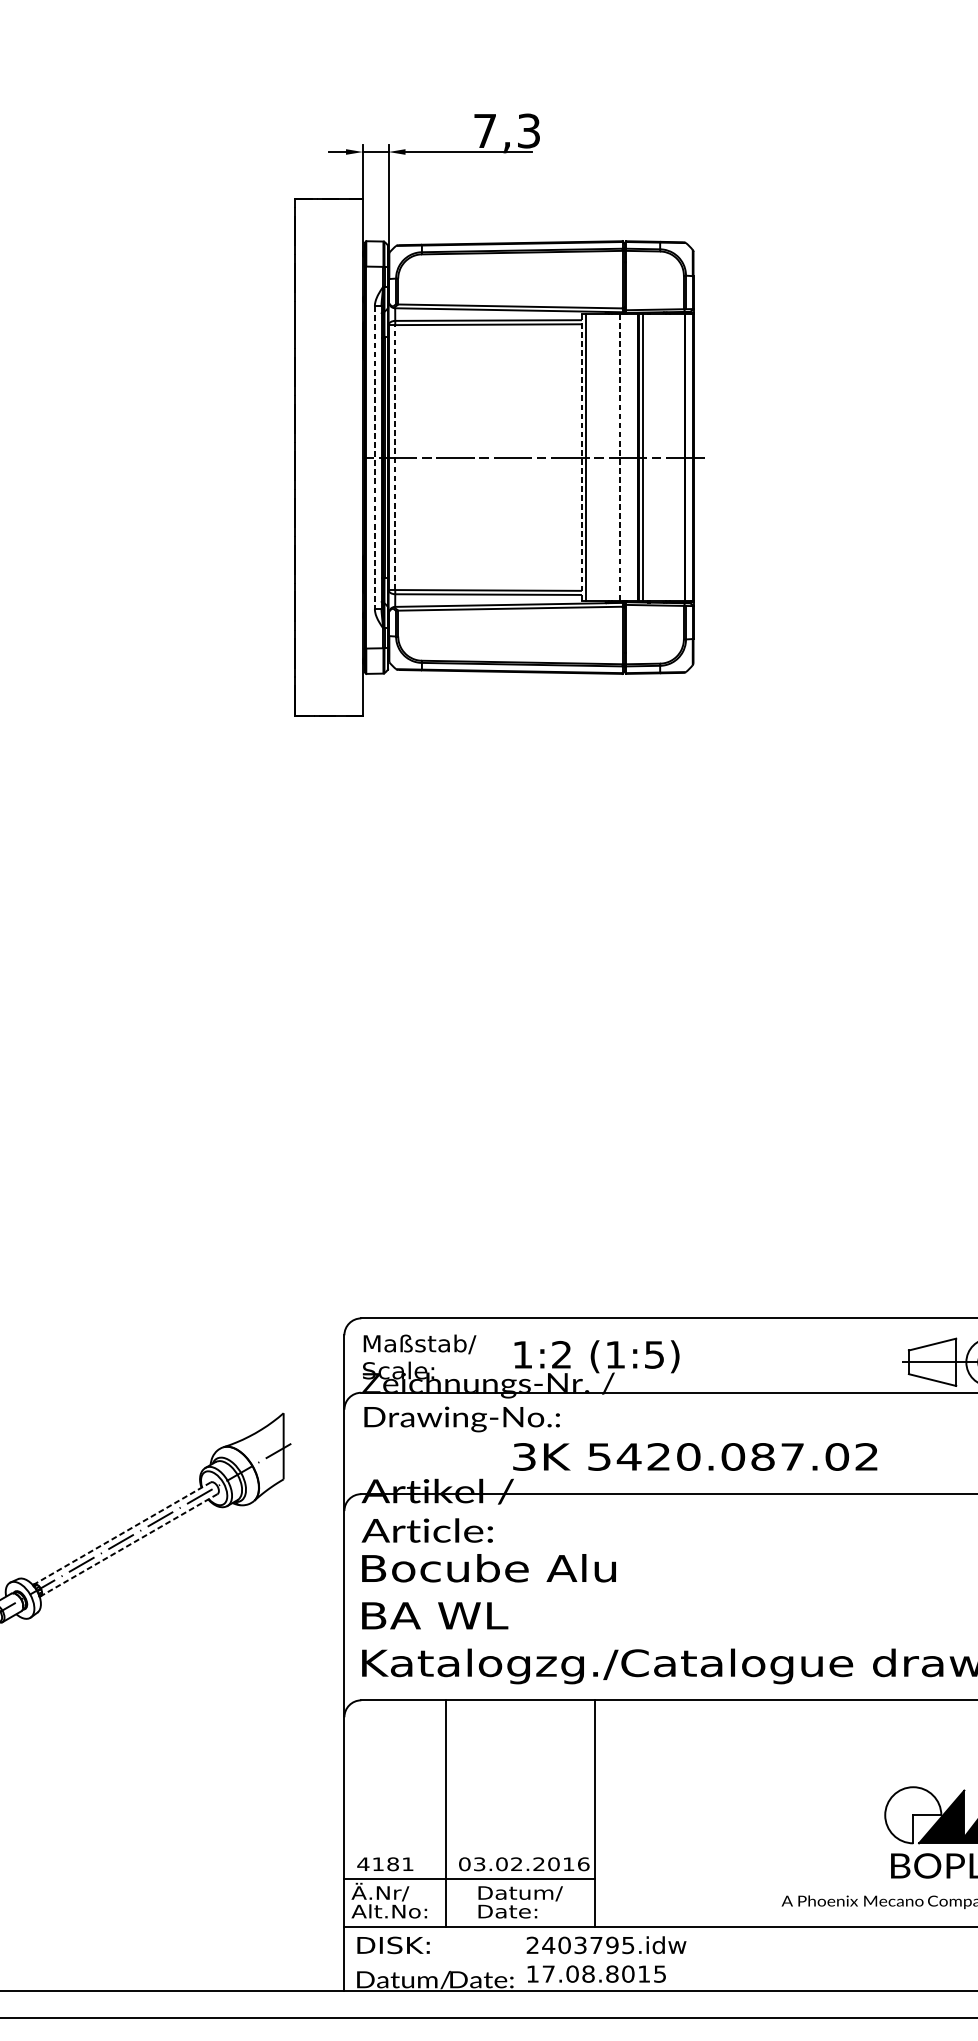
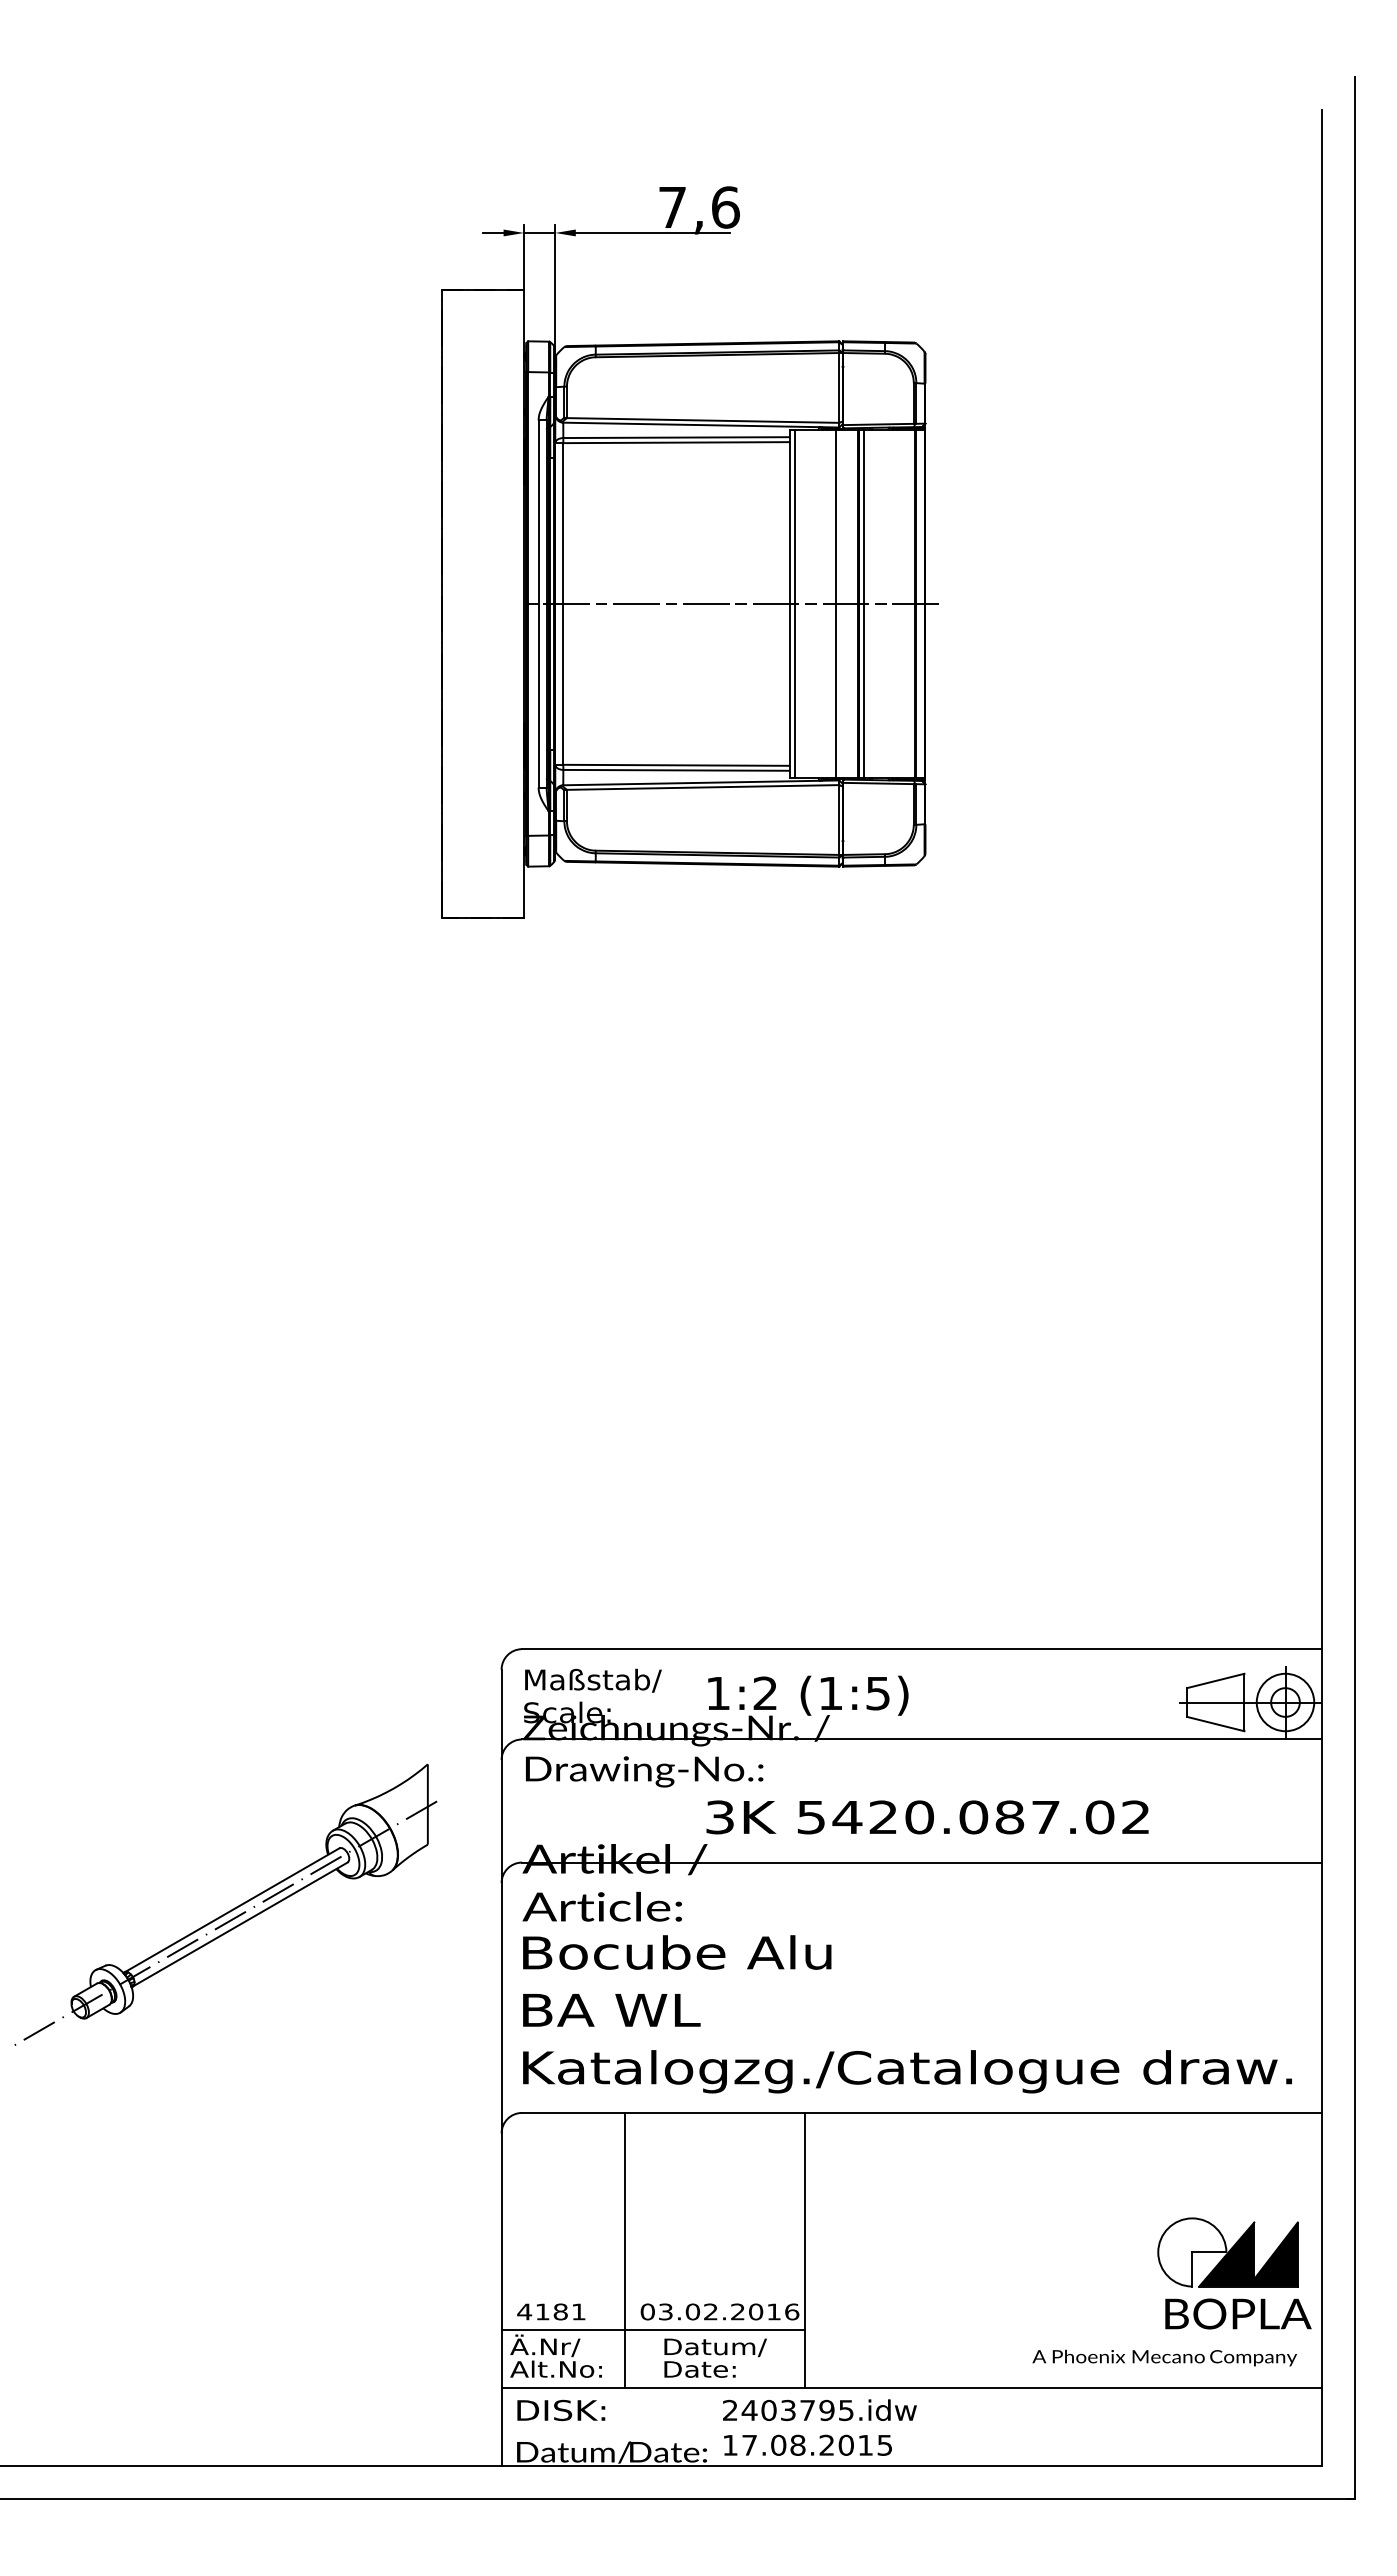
text: (528, 131) -> (725, 207), 7,3 -> 7,6
line: (374, 457) -> (538, 603), dashed -> solid
line: (395, 457) -> (563, 603), dashed -> solid
line: (582, 458) -> (790, 604), dashed -> solid
line: (619, 458) -> (835, 604), dashed -> solid
line: (122, 1533) -> (232, 1910), dashed -> solid
line: (129, 1545) -> (240, 1924), dashed -> solid
text: (611, 1973) -> (826, 2444), 17.08.8015 -> 17.08.2015

